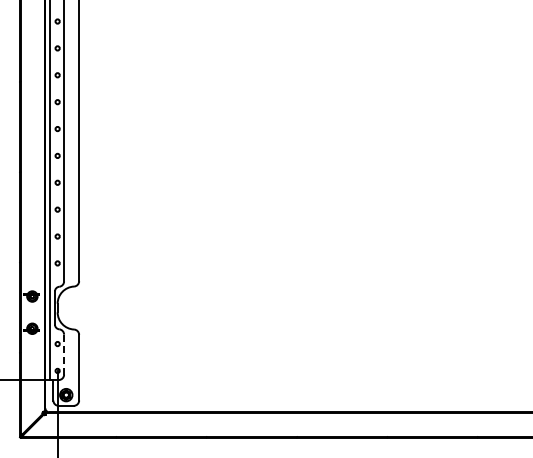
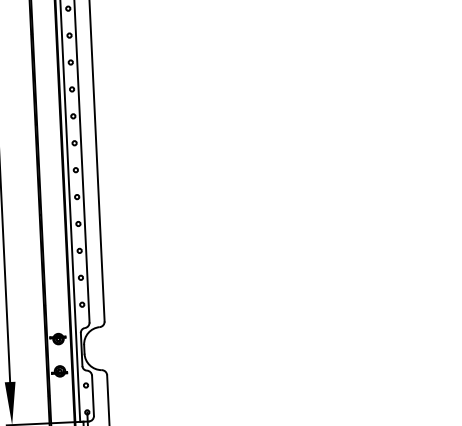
line: (64, 354) -> (93, 395), dashed -> solid

